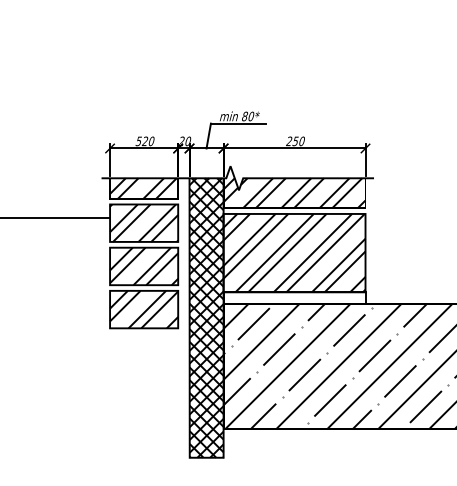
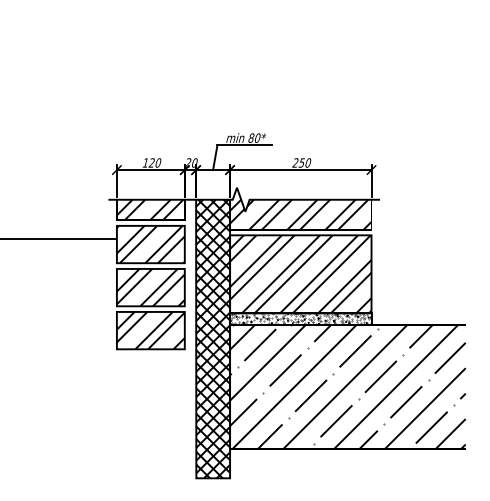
text: (138, 140) -> (145, 162), 520 -> 120
hatch: (294, 297) -> (300, 318), added

